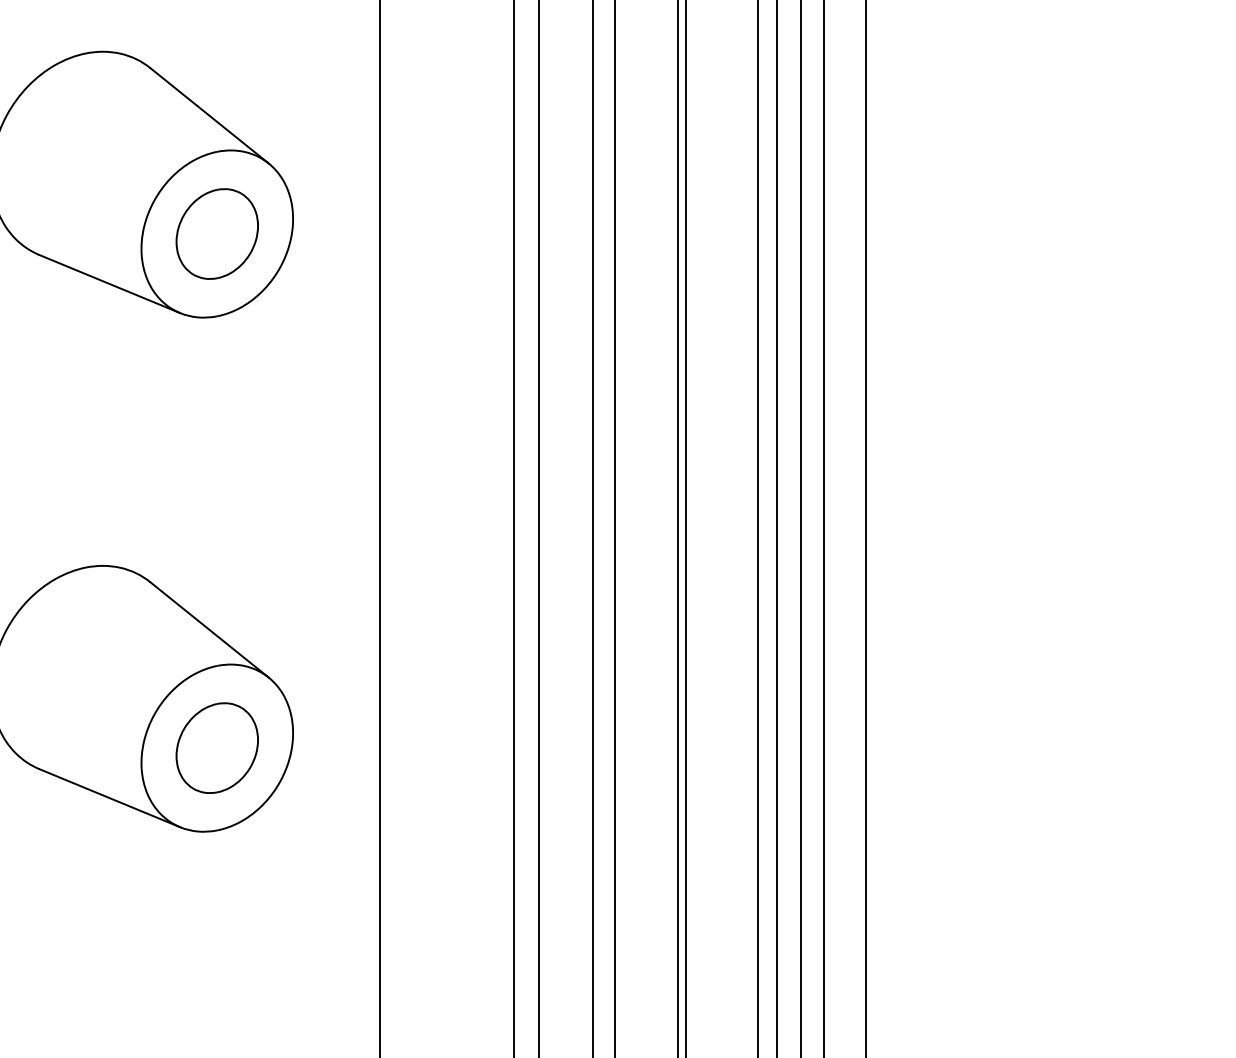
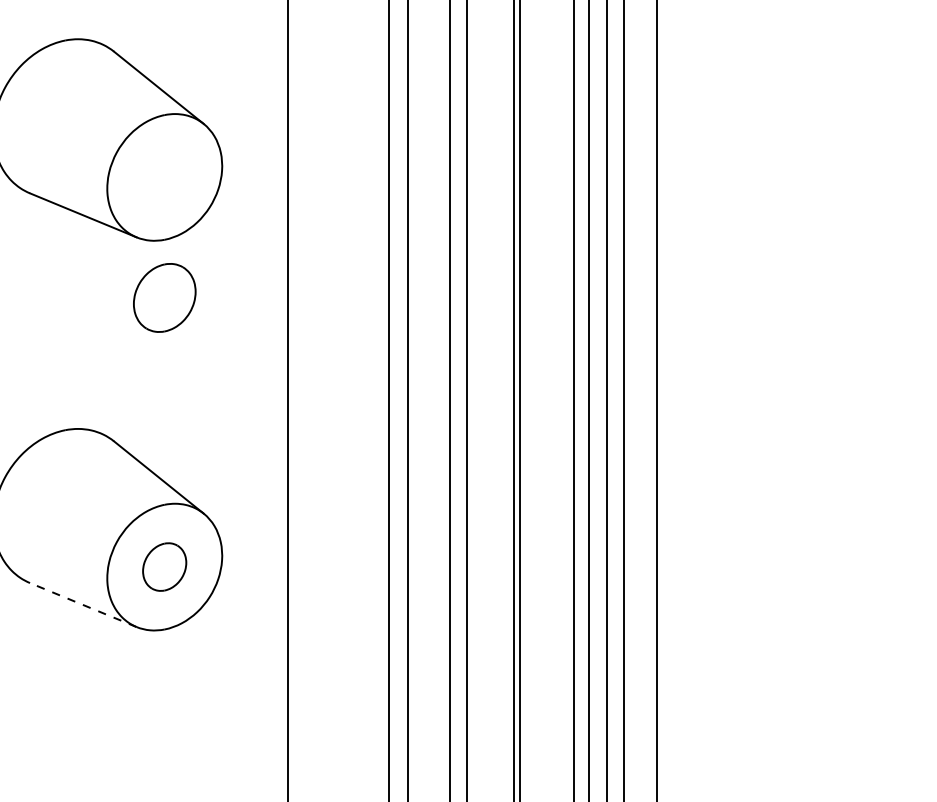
part: (216, 233) -> (164, 297), moved
part: (216, 747) -> (164, 566), size x0.7
line: (109, 798) -> (83, 605), solid -> dashed

